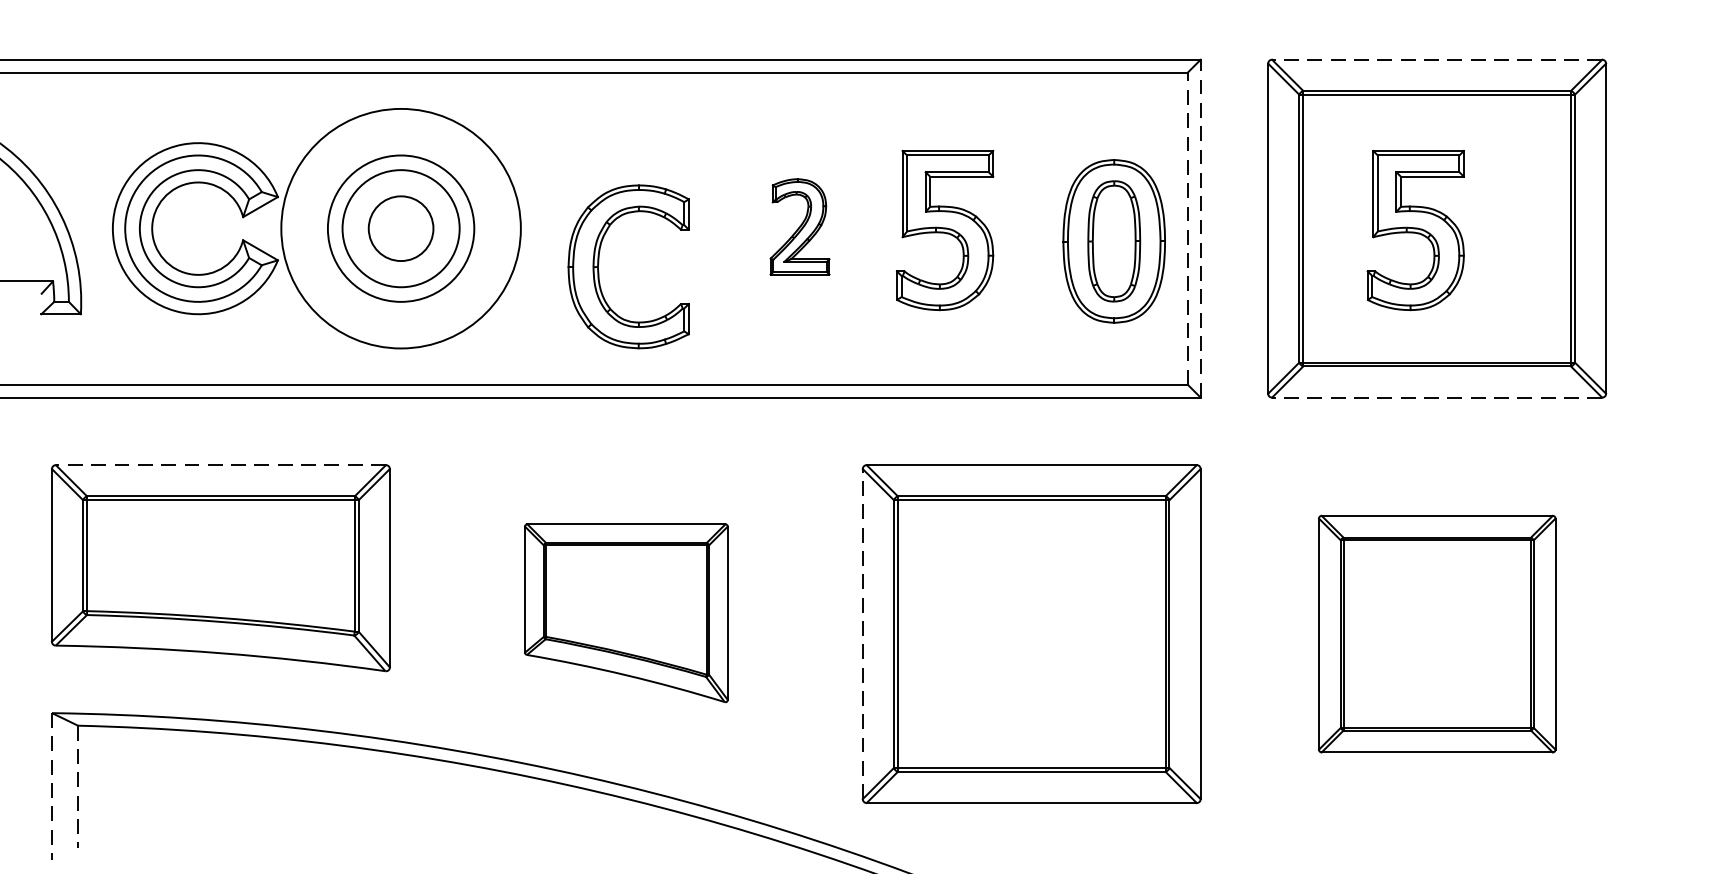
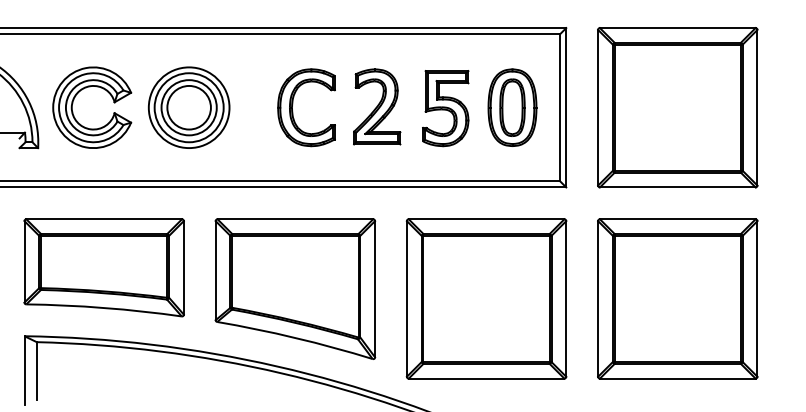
line: (1436, 60) -> (677, 28), dashed -> solid
part: (800, 226) -> (377, 106), size x1.67
circle: (399, 228) -> (188, 107), size x0.71
circle: (399, 228) -> (188, 107), size x1.43
line: (1188, 228) -> (560, 107), dashed -> solid
line: (1201, 228) -> (566, 107), dashed -> solid
part: (1415, 230) -> (667, 108), removed
part: (1114, 240) -> (512, 107), moved
part: (601, 259) -> (293, 104), moved
line: (1436, 397) -> (677, 187), dashed -> solid
line: (221, 465) -> (104, 219), dashed -> solid
part: (626, 611) -> (295, 288), size x1.67
line: (861, 633) -> (406, 298), dashed -> solid
part: (1436, 633) -> (677, 298), size x1.43
line: (51, 785) -> (24, 370), dashed -> solid
line: (77, 787) -> (36, 371), dashed -> solid

